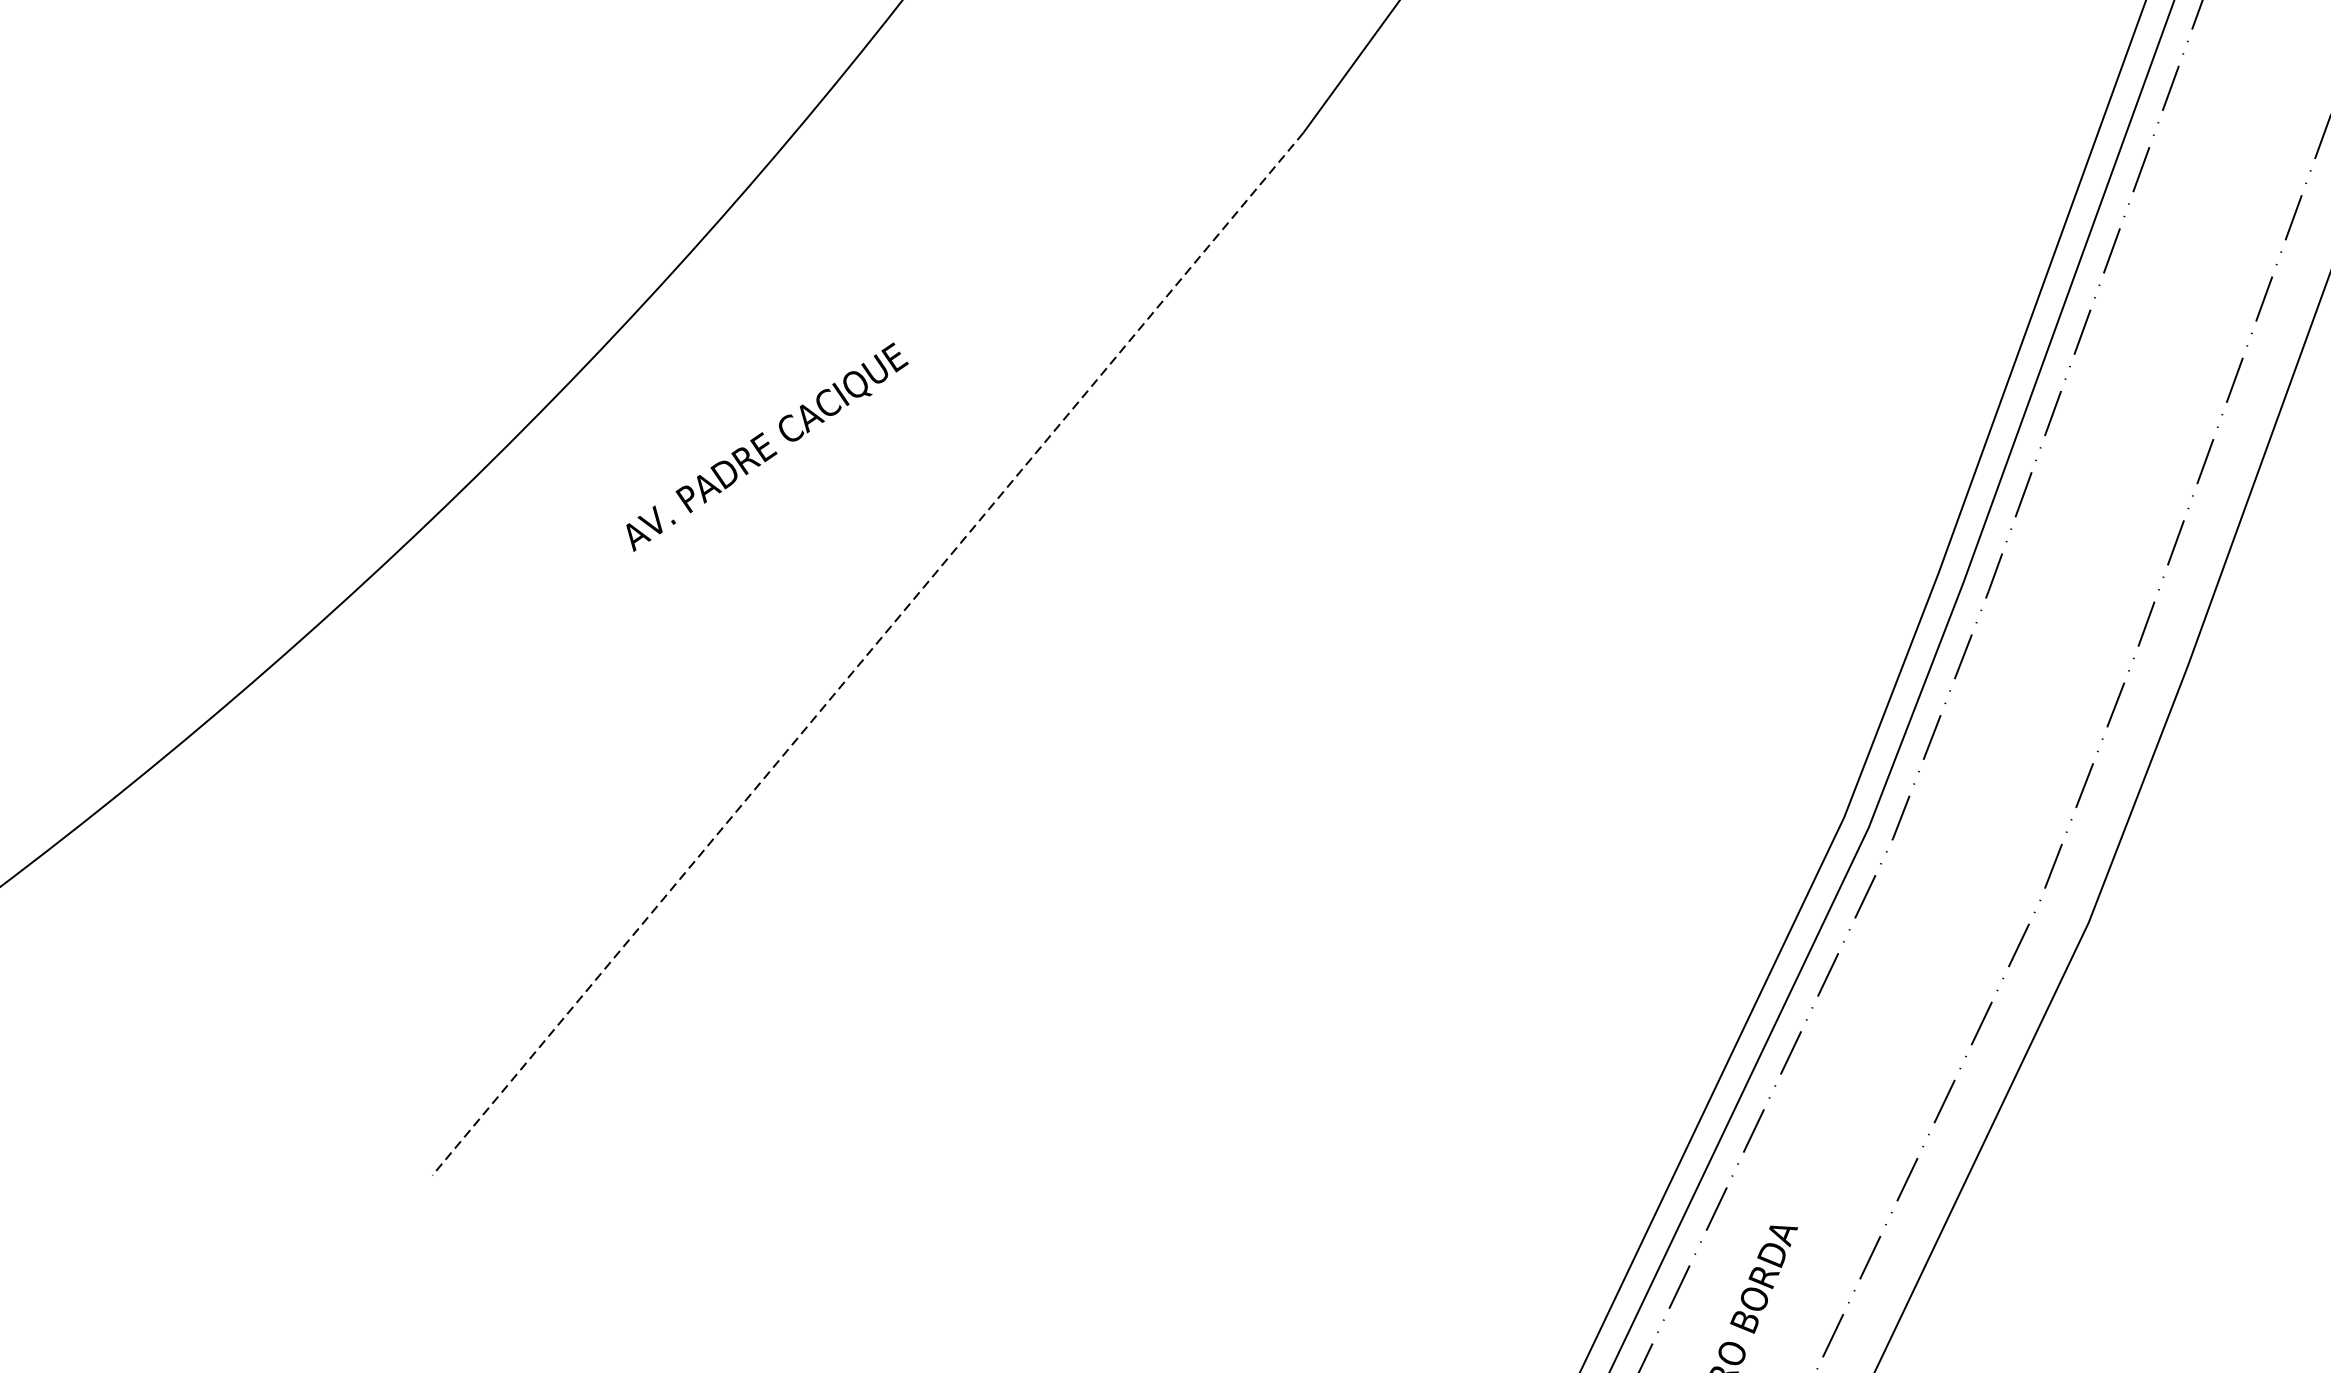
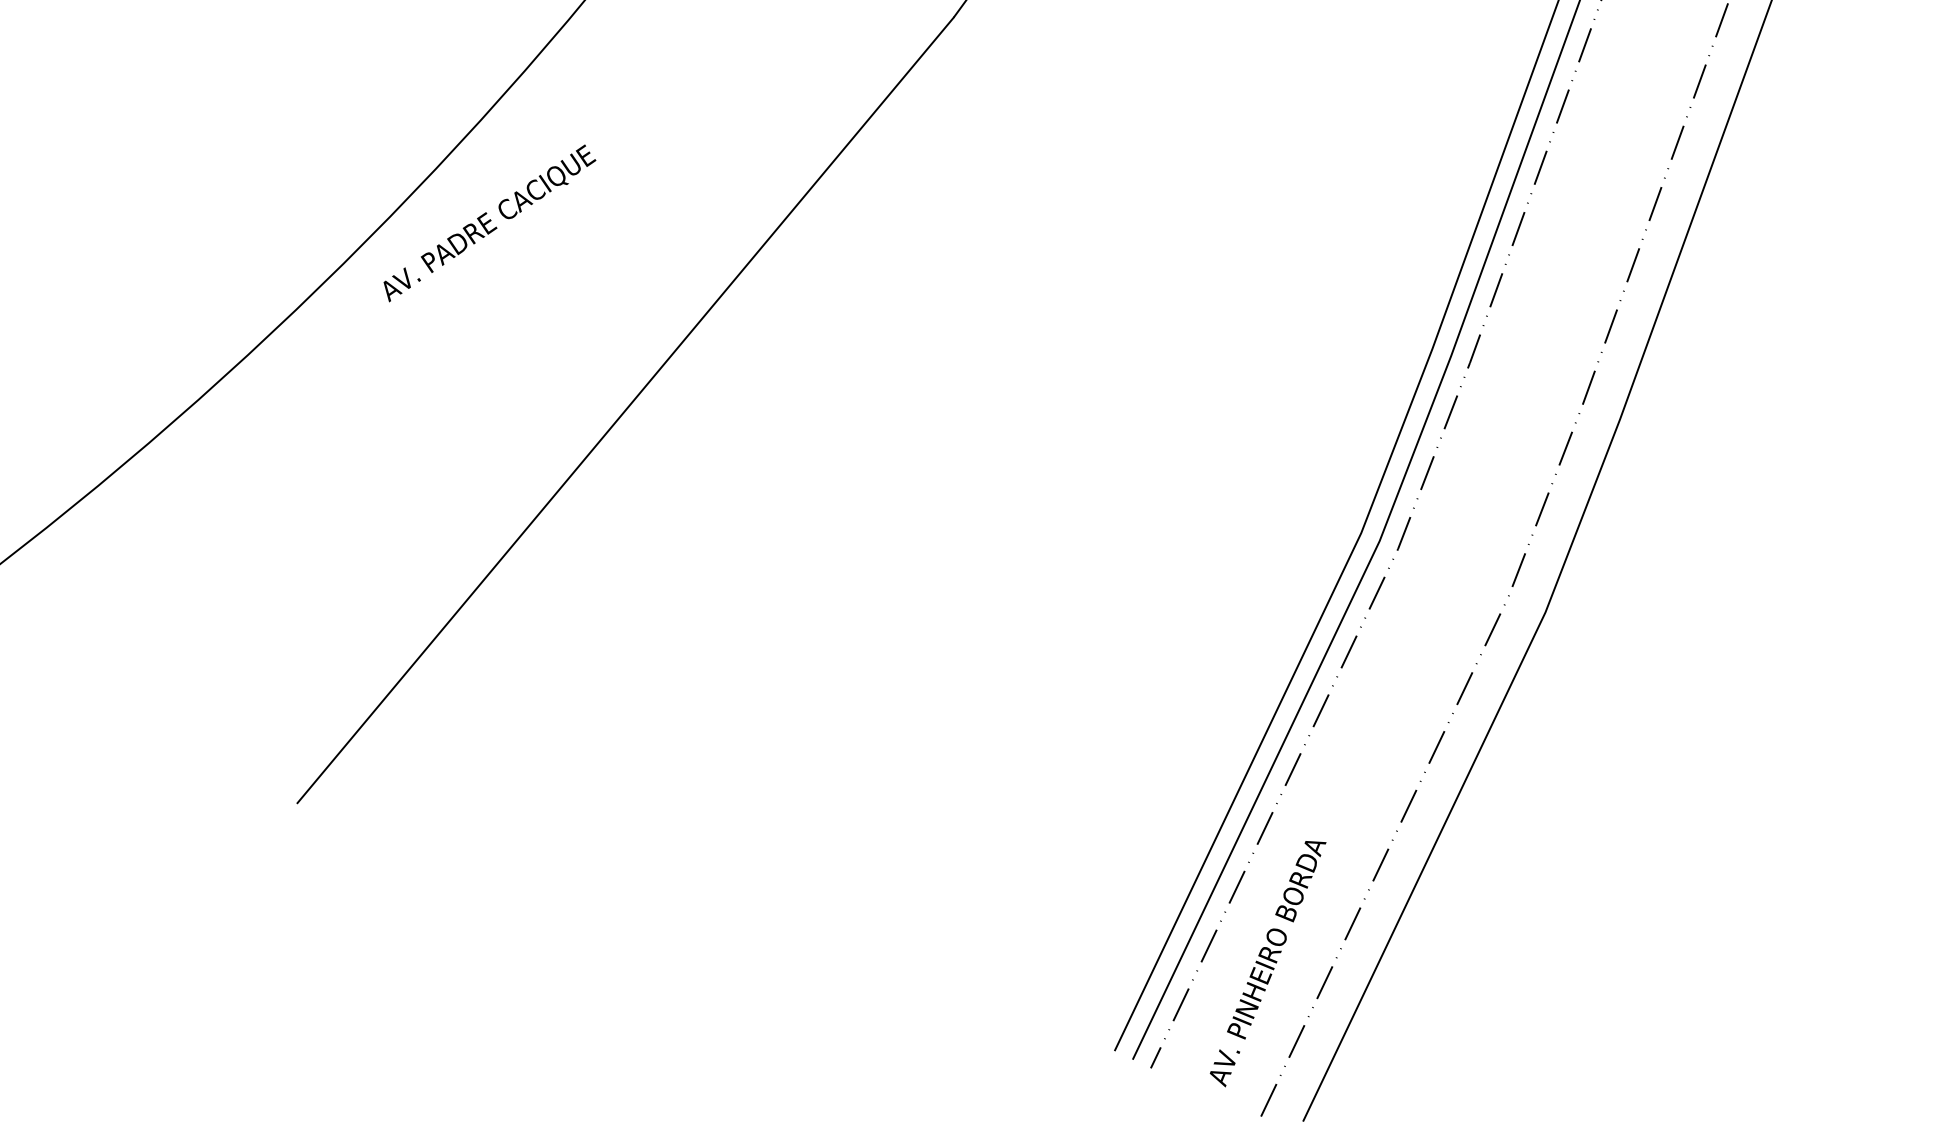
text: (766, 447) -> (489, 223), moved
line: (867, 654) -> (625, 410), dashed -> solid

